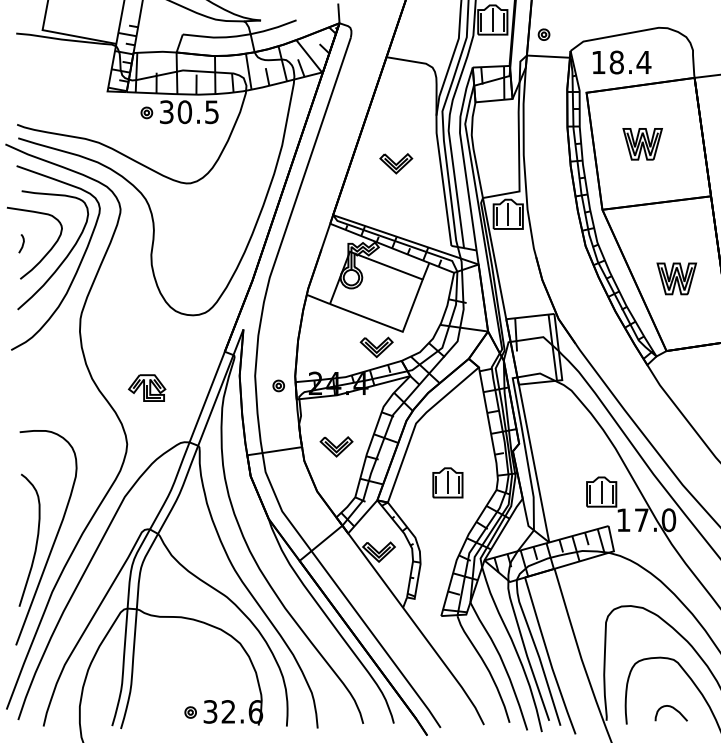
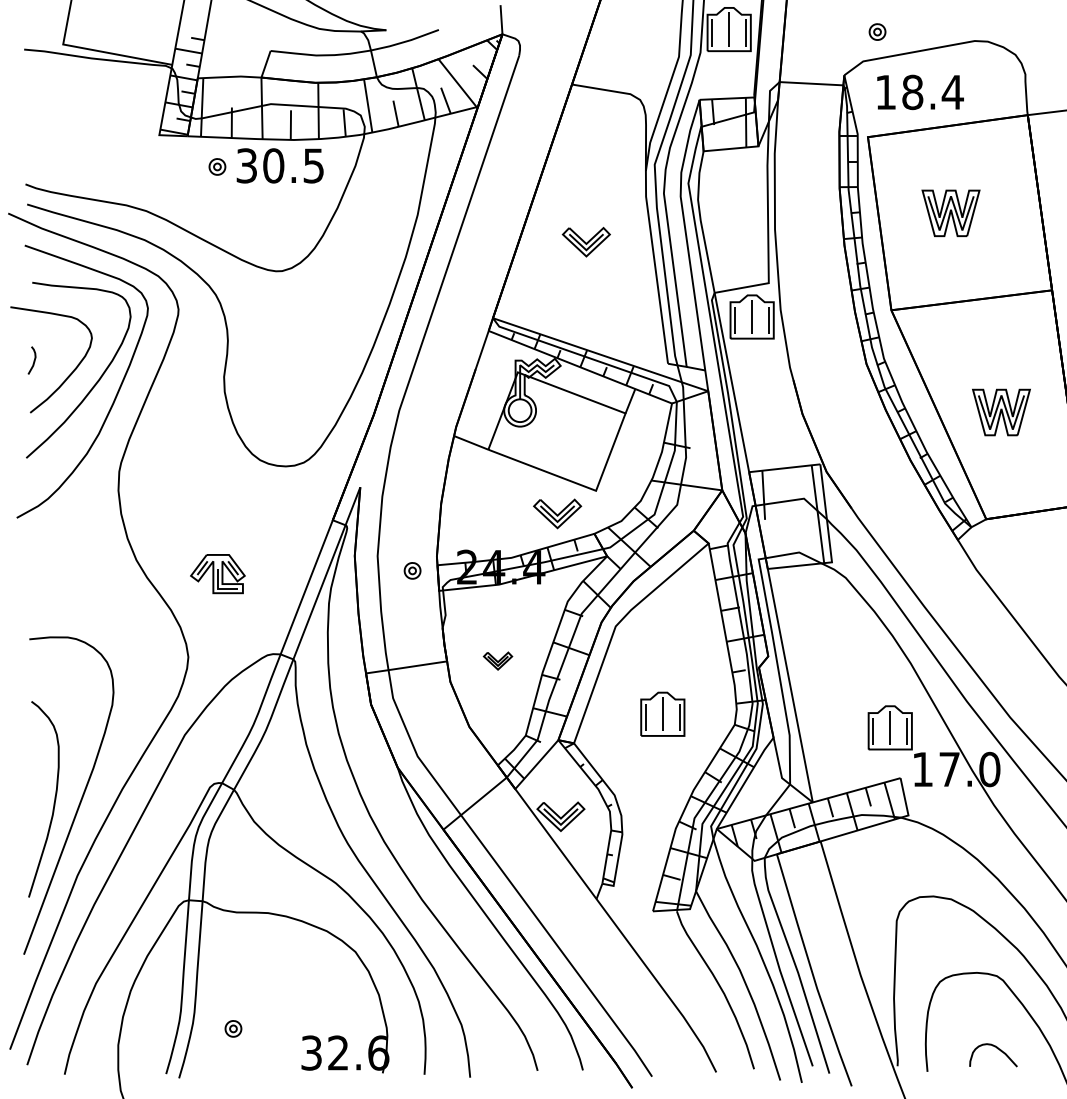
part: (543, 34) -> (876, 31), moved
part: (336, 446) -> (497, 660), size x0.6
part: (190, 712) -> (233, 1028), moved

